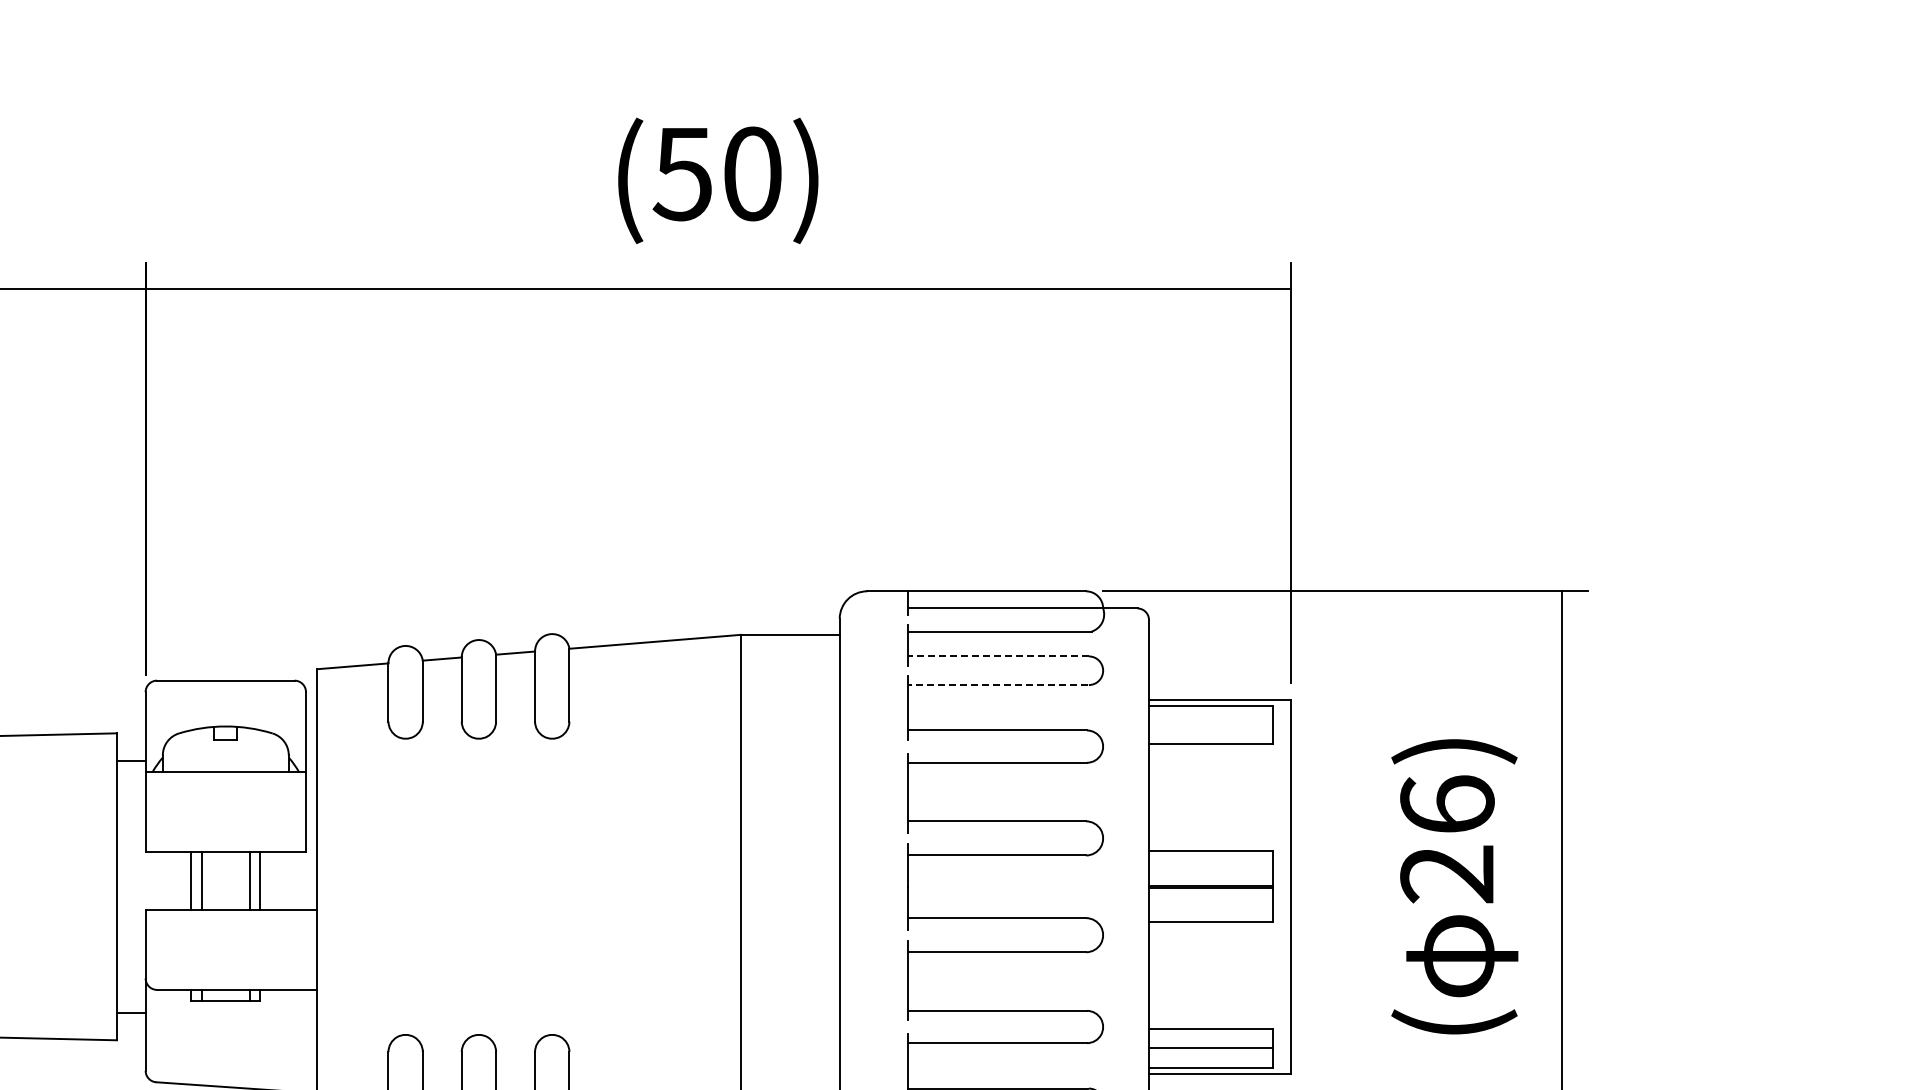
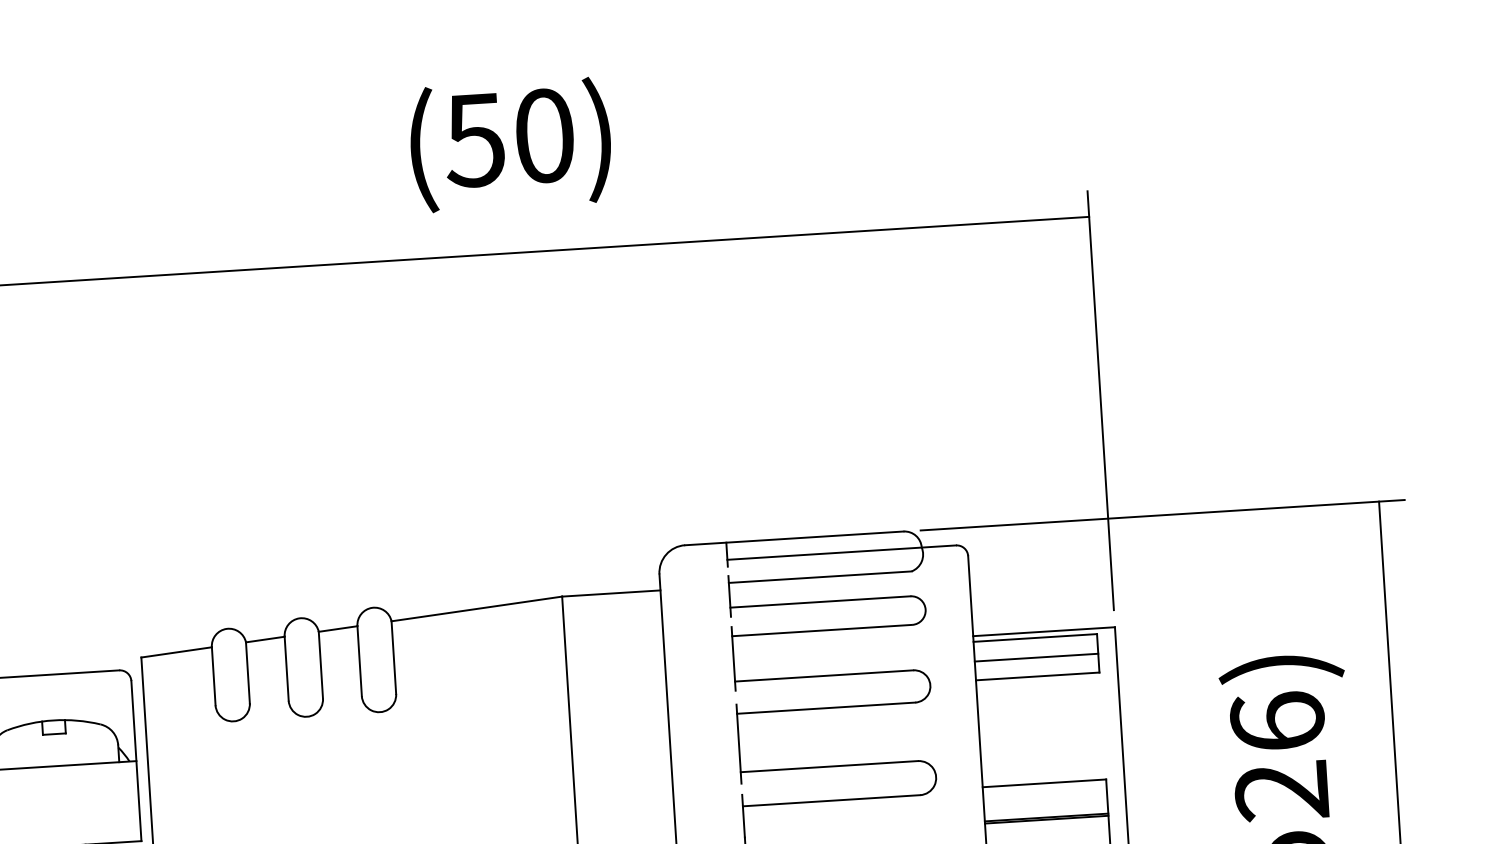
line: (998, 656) -> (820, 602), dashed -> solid
line: (998, 685) -> (822, 631), dashed -> solid
line: (1210, 725) -> (1036, 657), added

